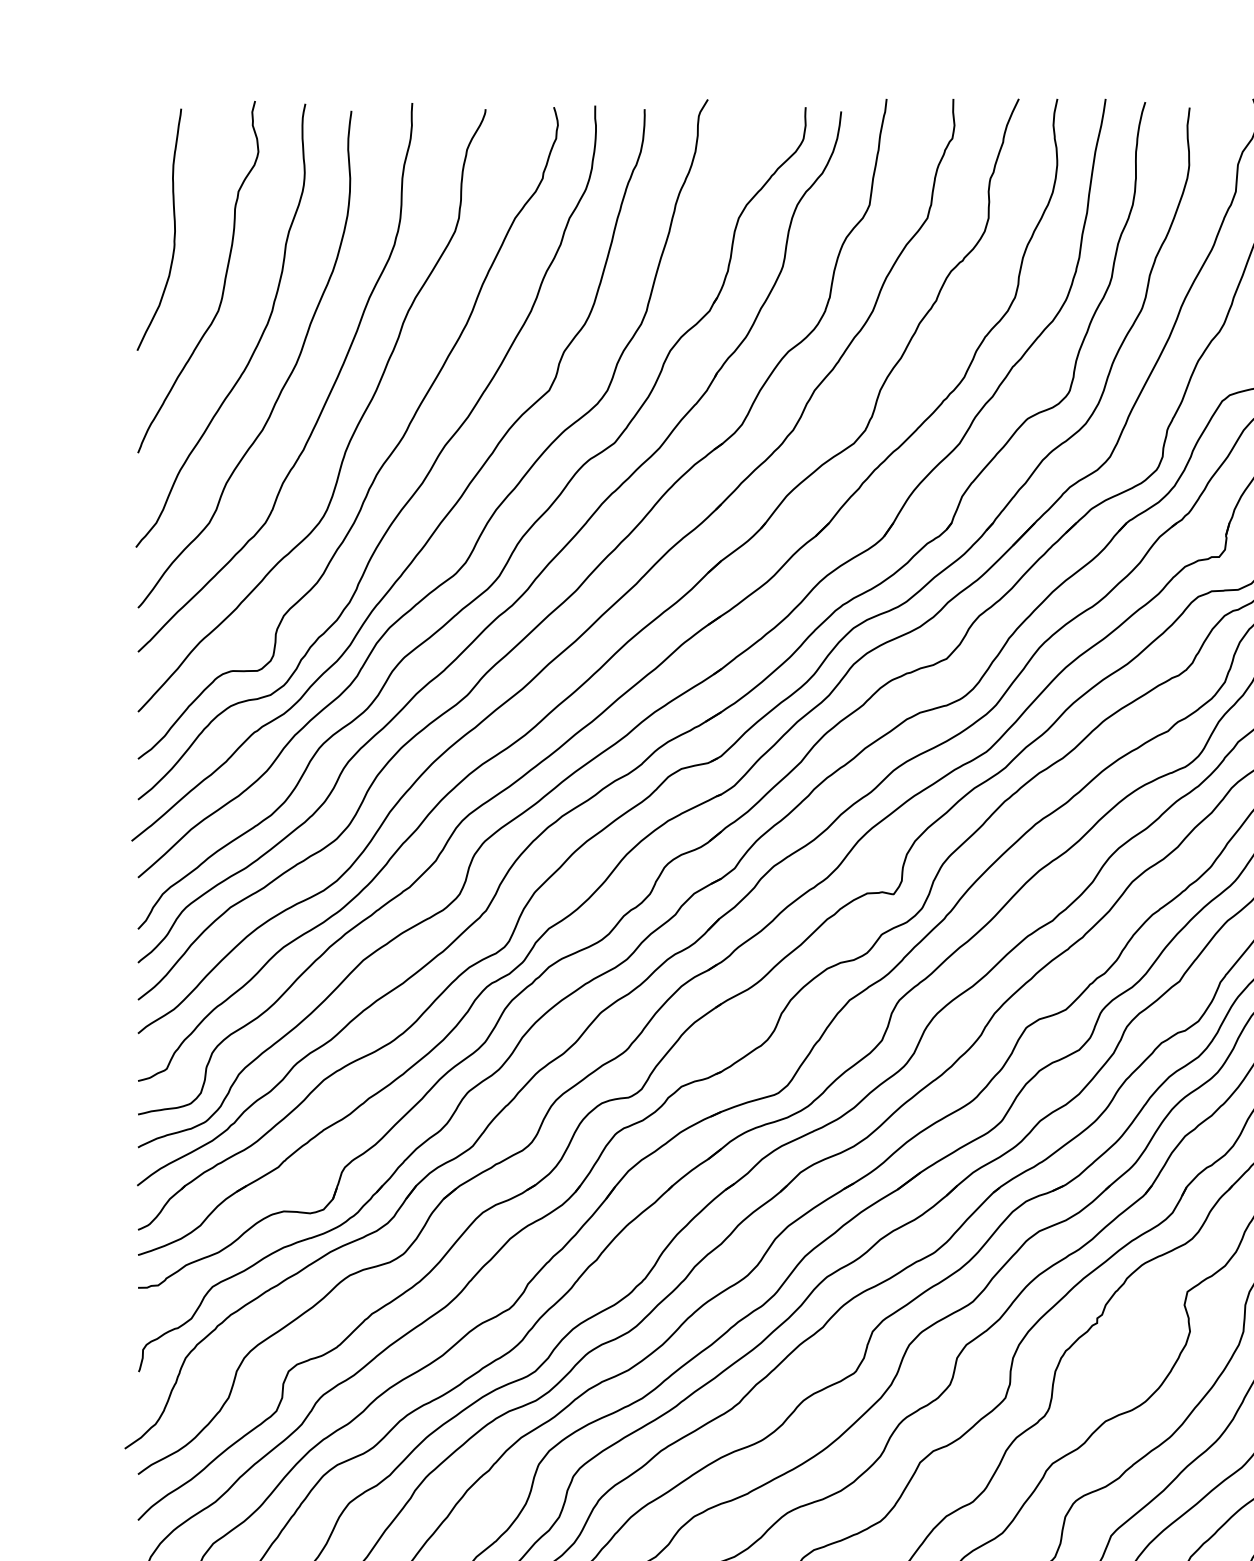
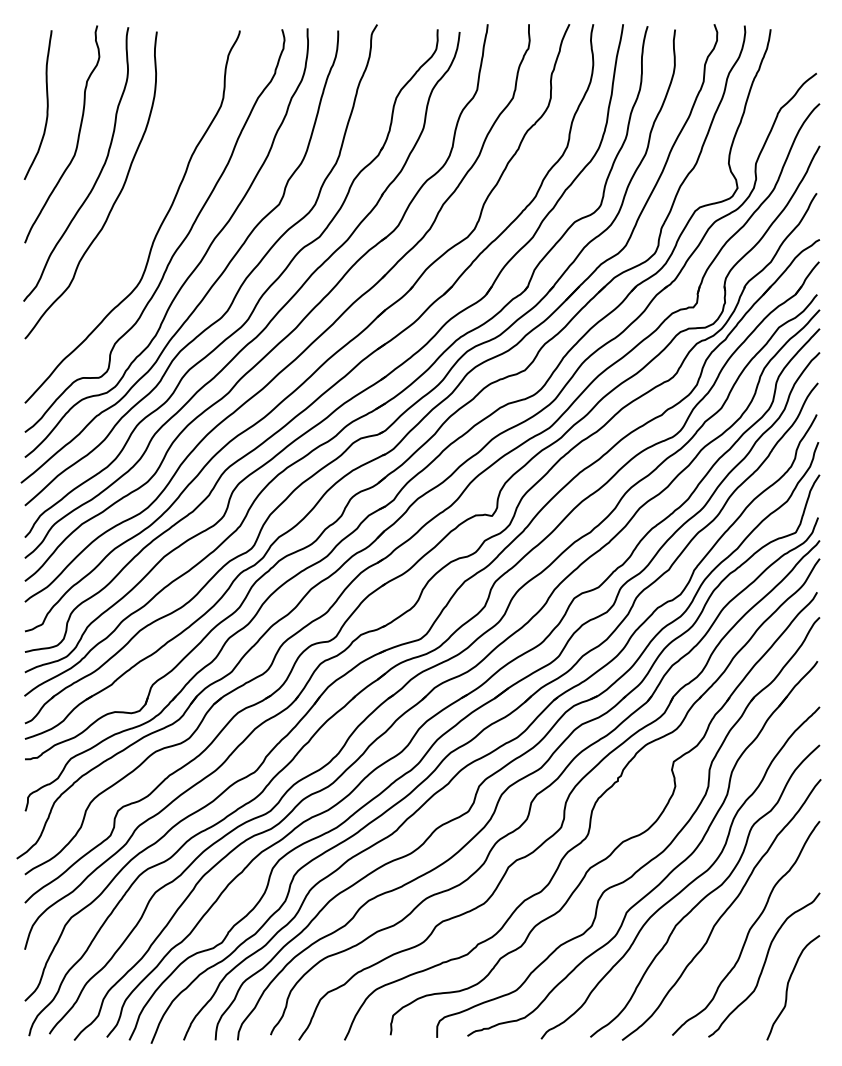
curve: (323, 403) -> (139, 212), removed

